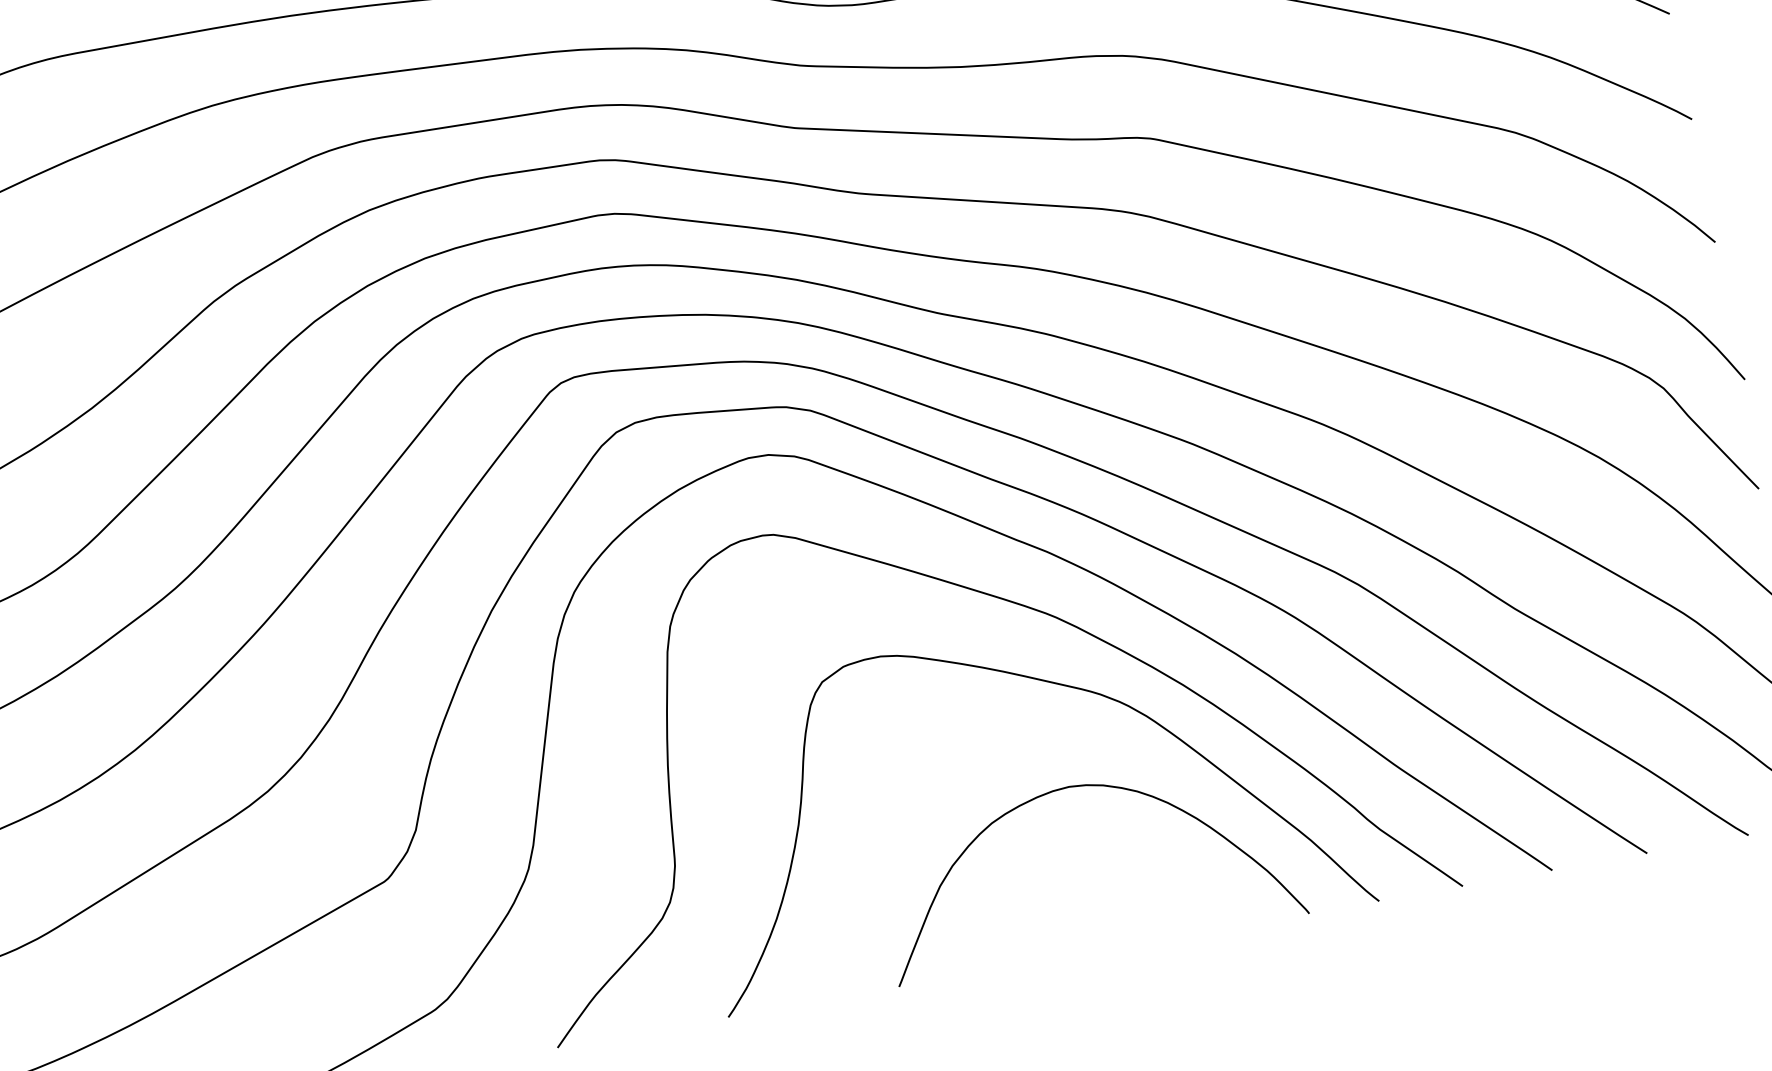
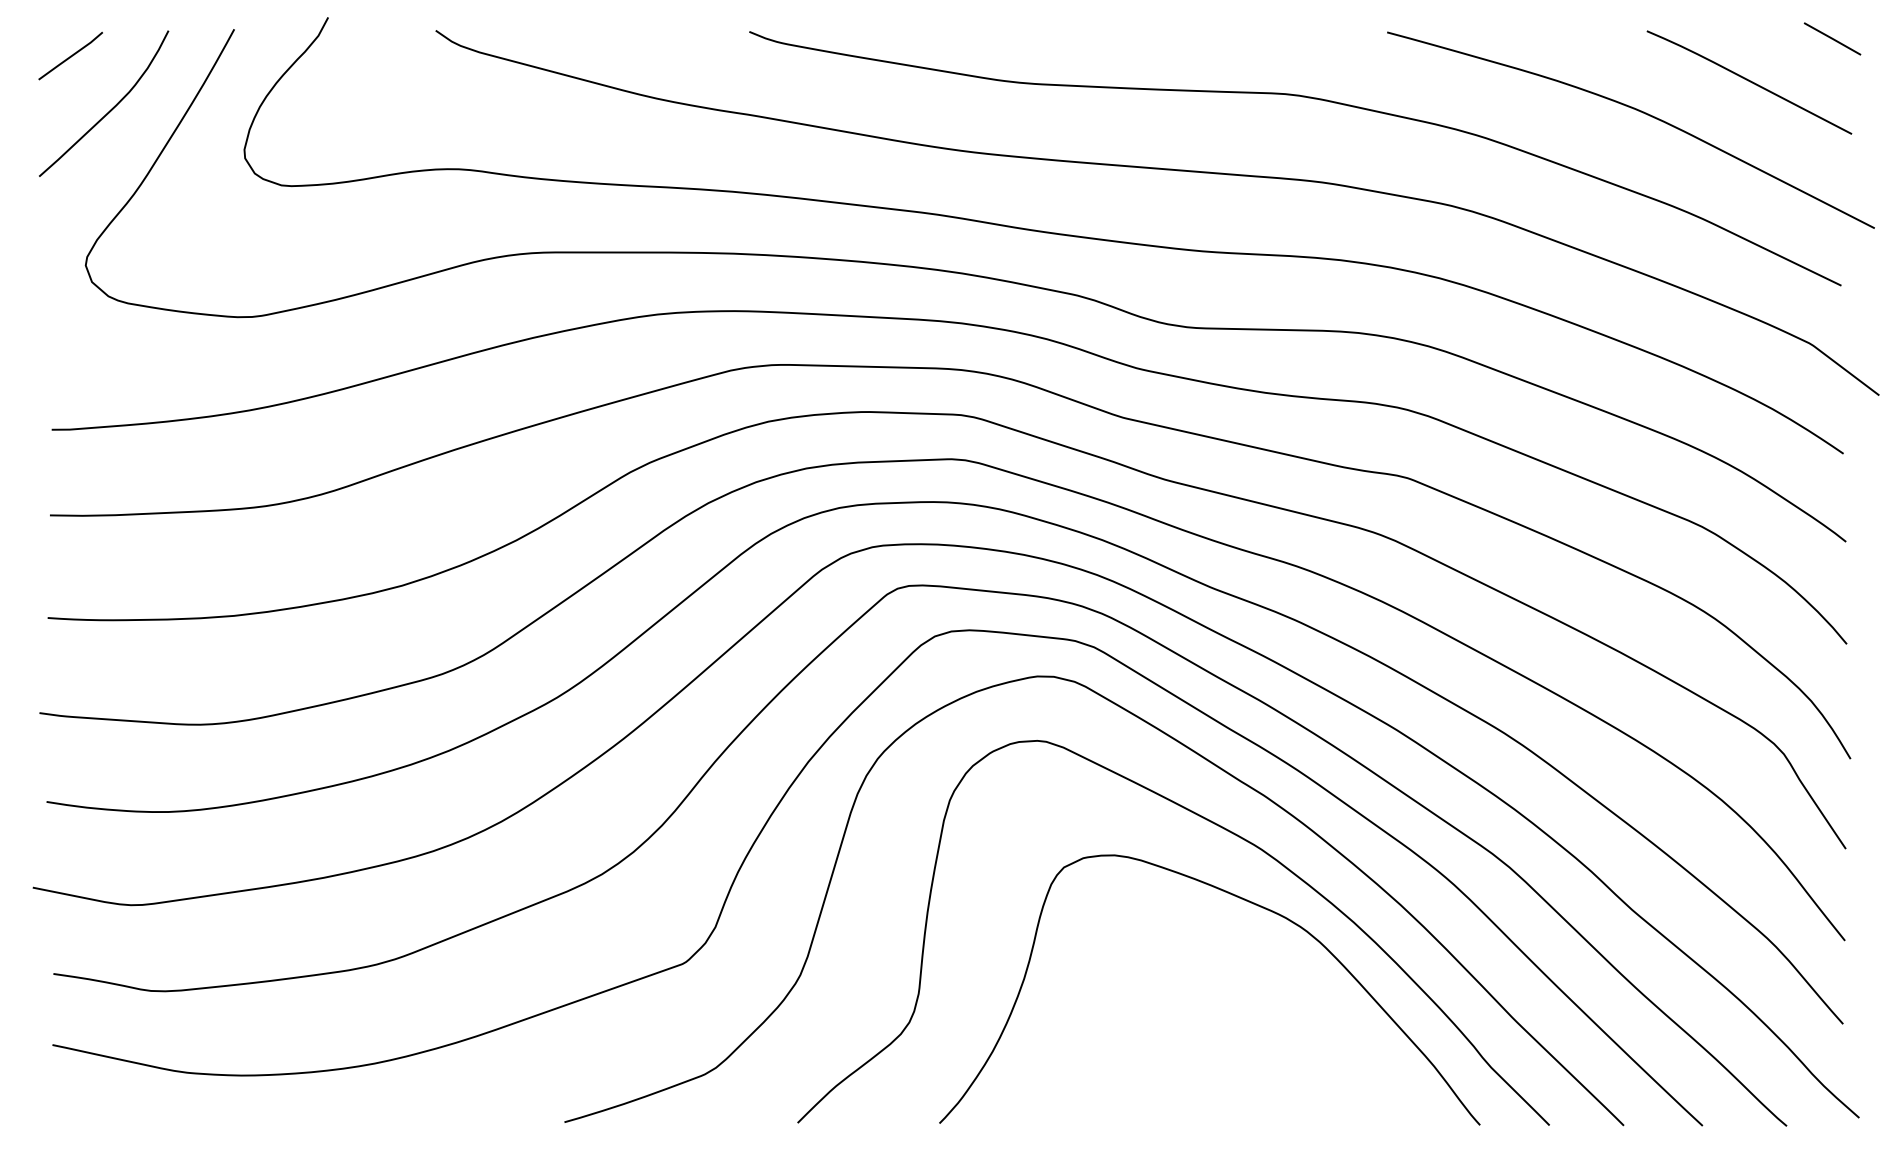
curve: (1087, 786) -> (1262, 990), removed

